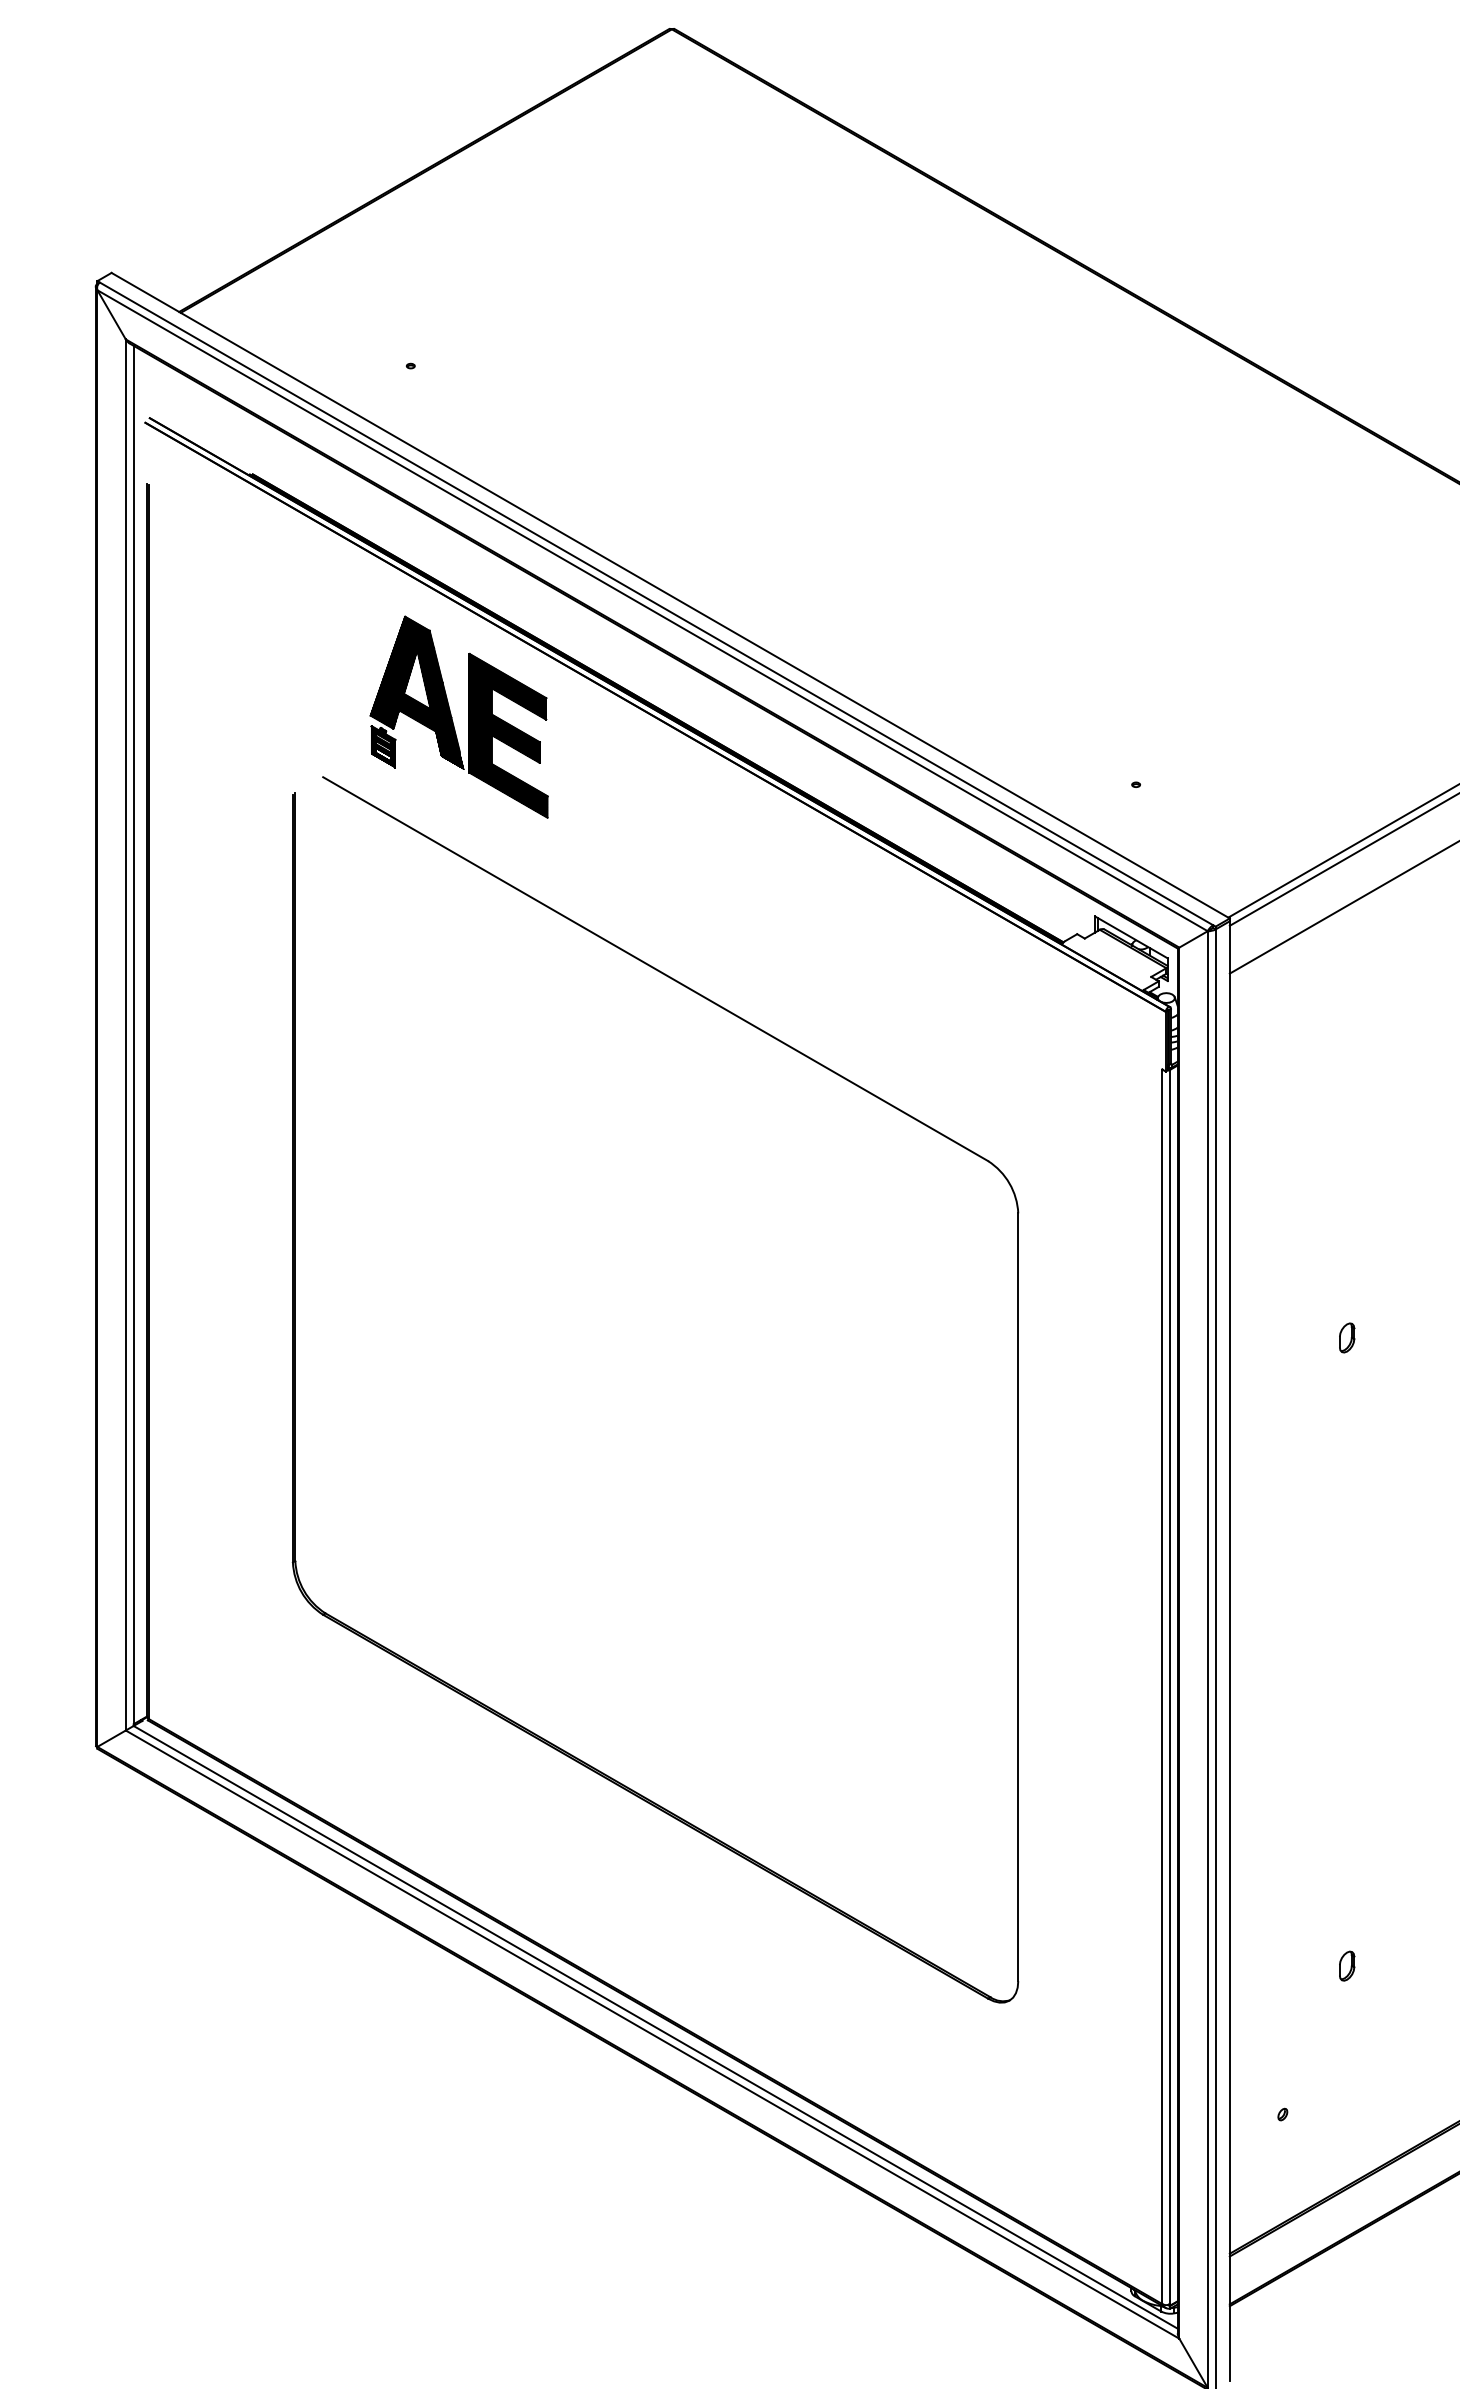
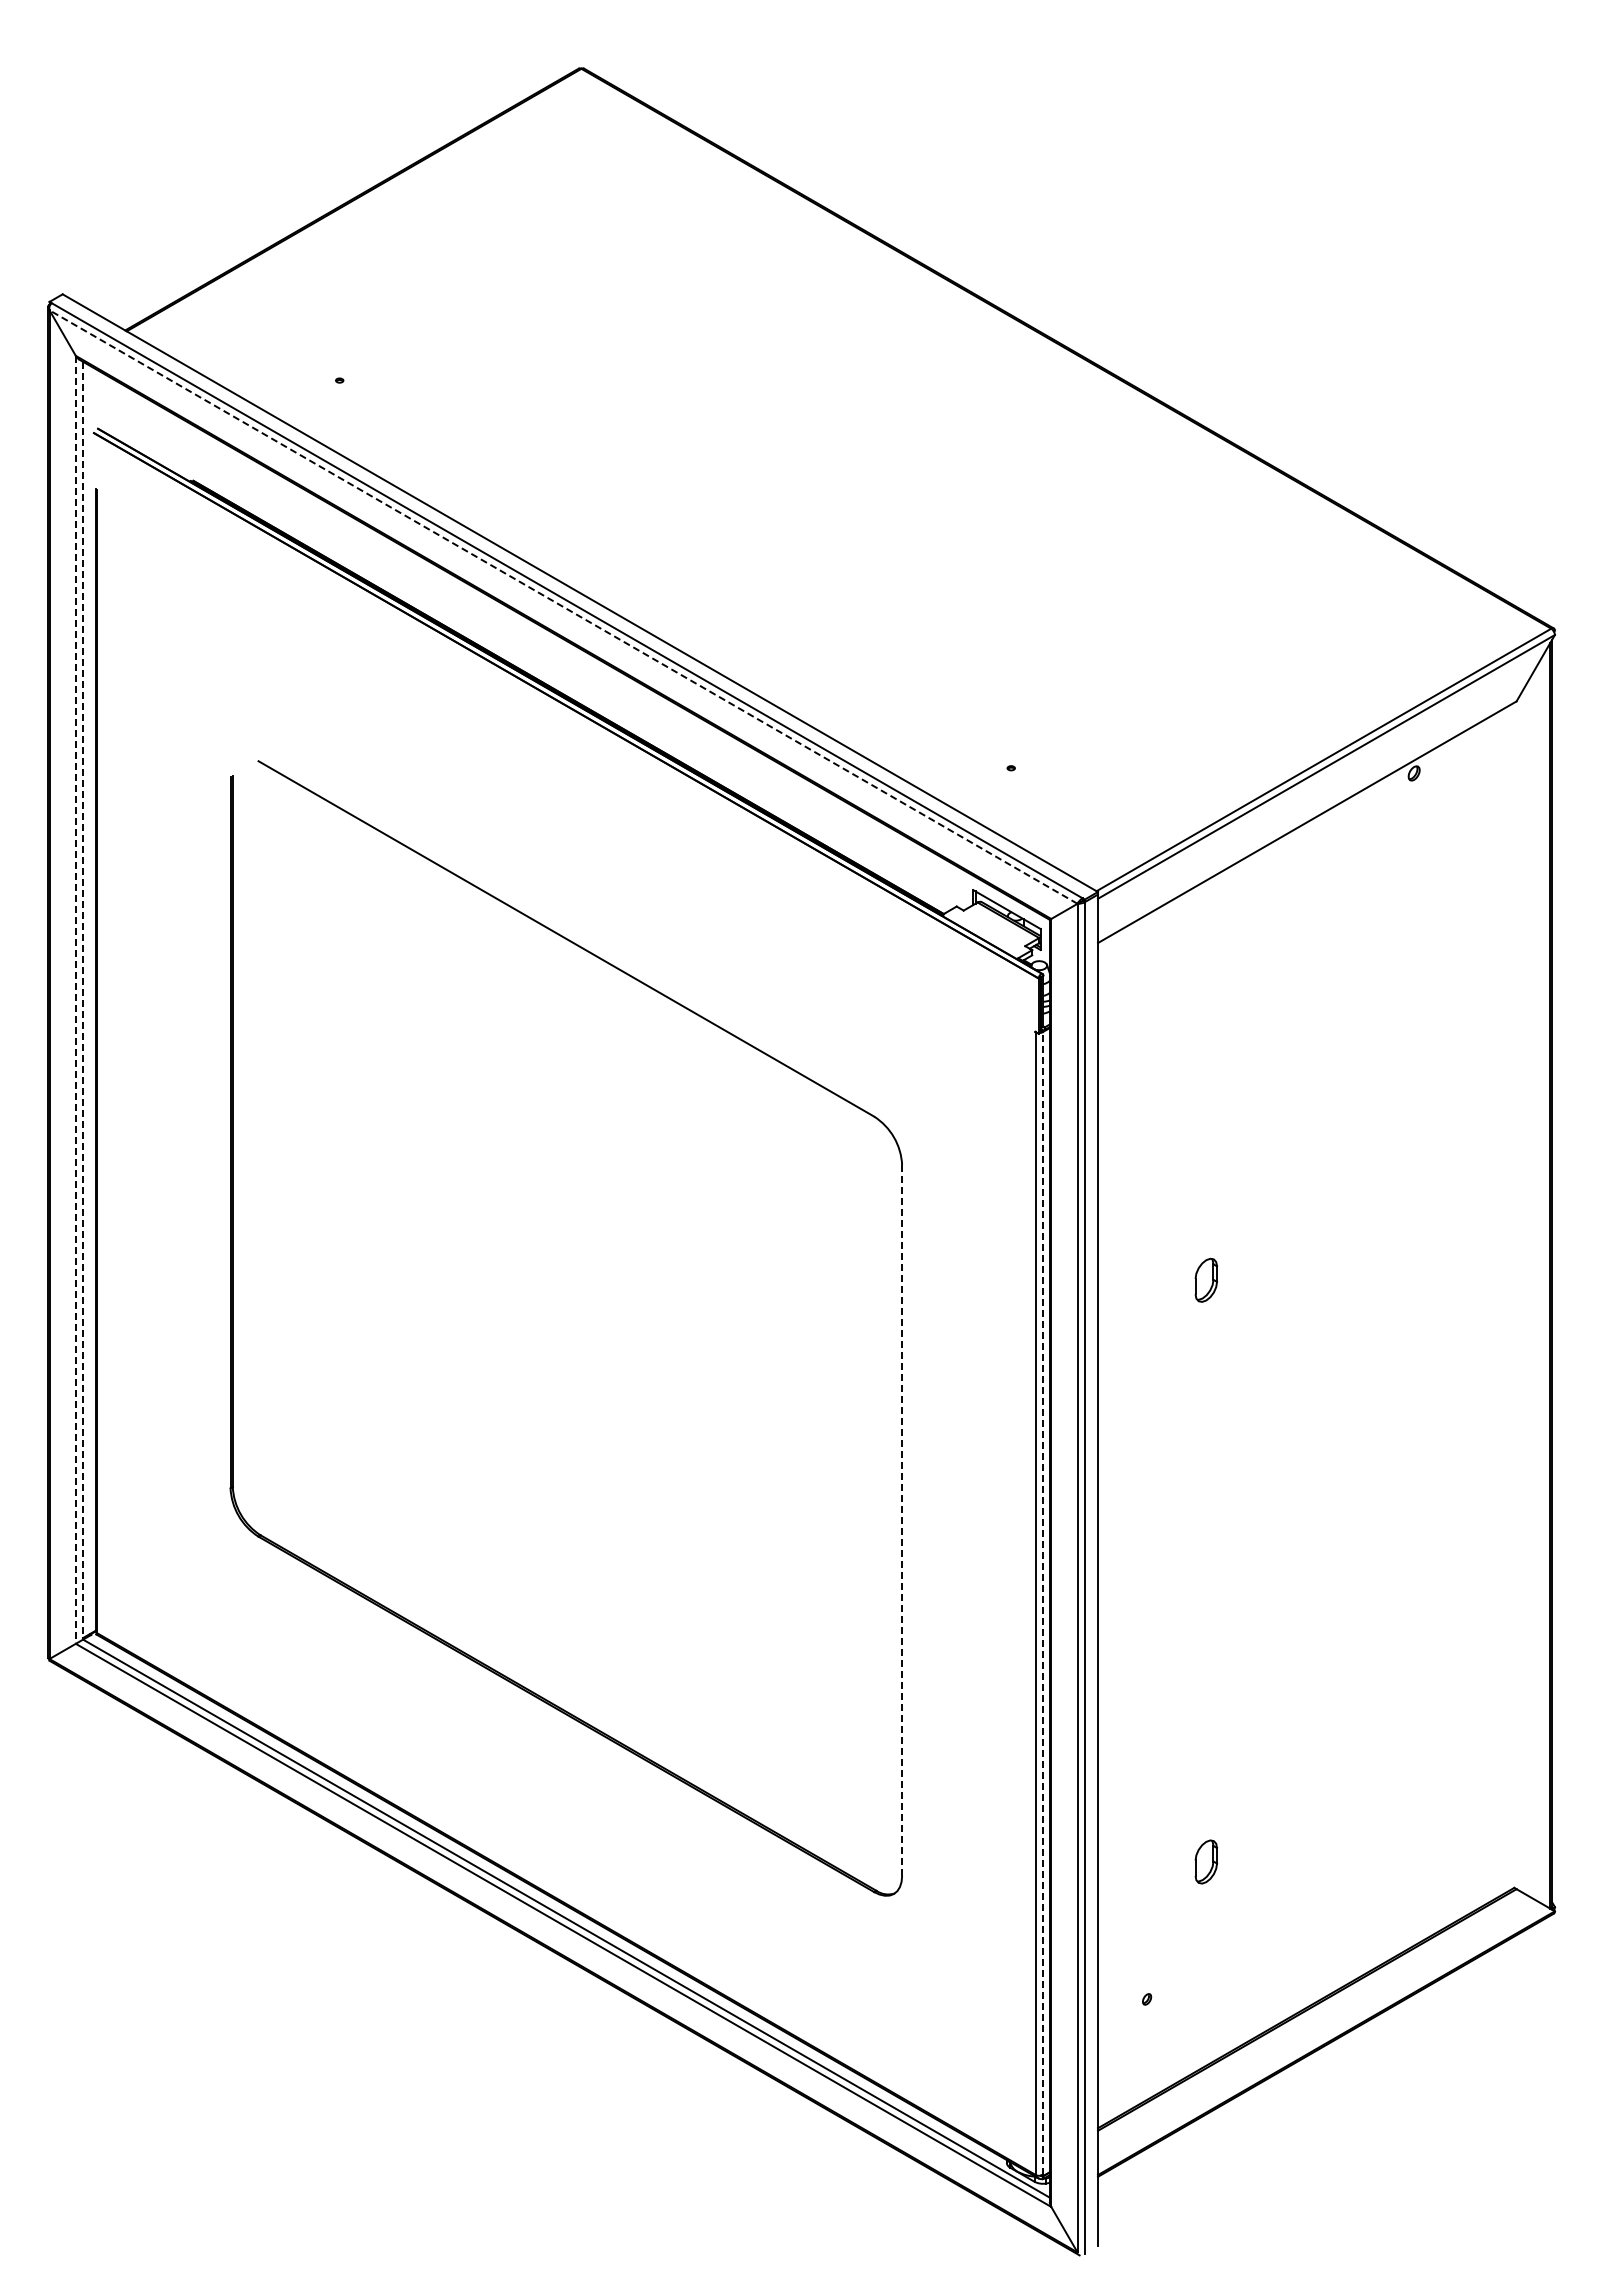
line: (652, 611) -> (563, 607), solid -> dashed
part: (459, 717) -> (384, 705), removed
line: (125, 1034) -> (75, 999), solid -> dashed
line: (134, 1035) -> (83, 1000), solid -> dashed
part: (1347, 1338) -> (1206, 1280), size x1.6
line: (1018, 1596) -> (902, 1519), solid -> dashed
line: (1169, 1686) -> (1042, 1603), solid -> dashed
part: (1347, 1965) -> (1206, 1861), size x1.6

